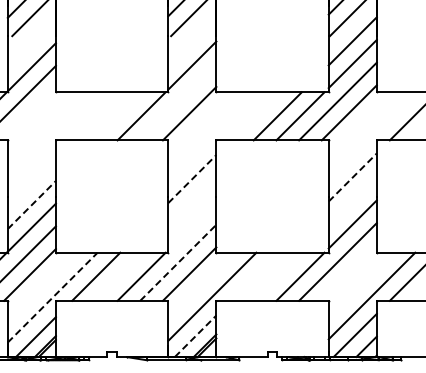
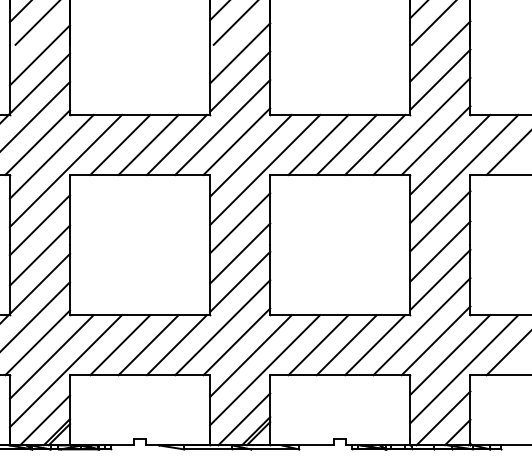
line: (192, 42) -> (240, 52), added
line: (31, 44) -> (39, 55), added
line: (178, 102) -> (222, 127), added
line: (29, 114) -> (37, 142), added
line: (96, 116) -> (120, 145), added
line: (118, 116) -> (148, 145), added
line: (255, 116) -> (319, 145), added
line: (200, 124) -> (250, 155), added
line: (360, 124) -> (450, 155), added
line: (40, 125) -> (50, 156), added
line: (371, 135) -> (463, 168), added
line: (212, 136) -> (265, 170), added
line: (52, 137) -> (65, 171), added
line: (353, 177) -> (441, 221), dashed -> solid
line: (192, 178) -> (240, 222), dashed -> solid
line: (31, 180) -> (39, 225), added
line: (352, 201) -> (440, 251), added
line: (192, 203) -> (240, 253), added
line: (32, 204) -> (40, 254), dashed -> solid
line: (192, 226) -> (240, 282), added
line: (178, 262) -> (222, 327), dashed -> solid
line: (348, 272) -> (435, 339), added
line: (118, 276) -> (148, 344), added
line: (255, 276) -> (319, 344), added
line: (277, 276) -> (346, 344), added
line: (360, 284) -> (450, 354), added
line: (40, 285) -> (50, 356), added
line: (200, 285) -> (250, 356), added
line: (52, 297) -> (65, 371), dashed -> solid
line: (195, 335) -> (244, 418), dashed -> solid

